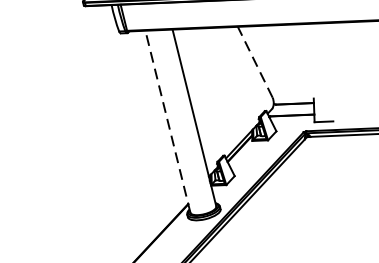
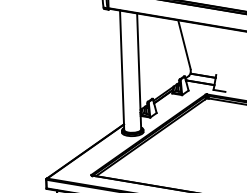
line: (255, 61) -> (184, 44), dashed -> solid
line: (168, 121) -> (122, 70), dashed -> solid

